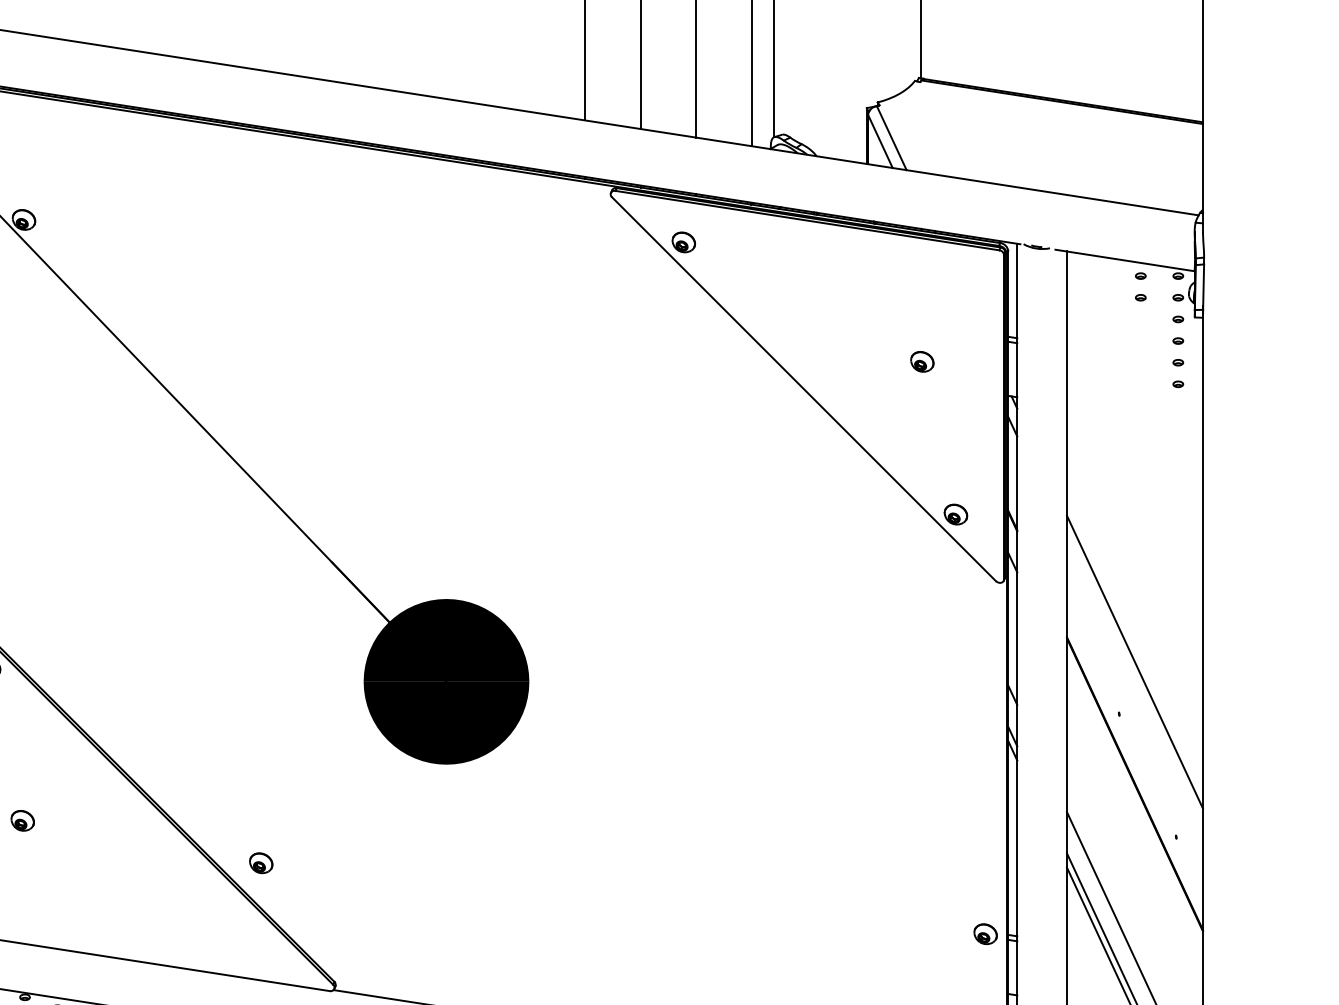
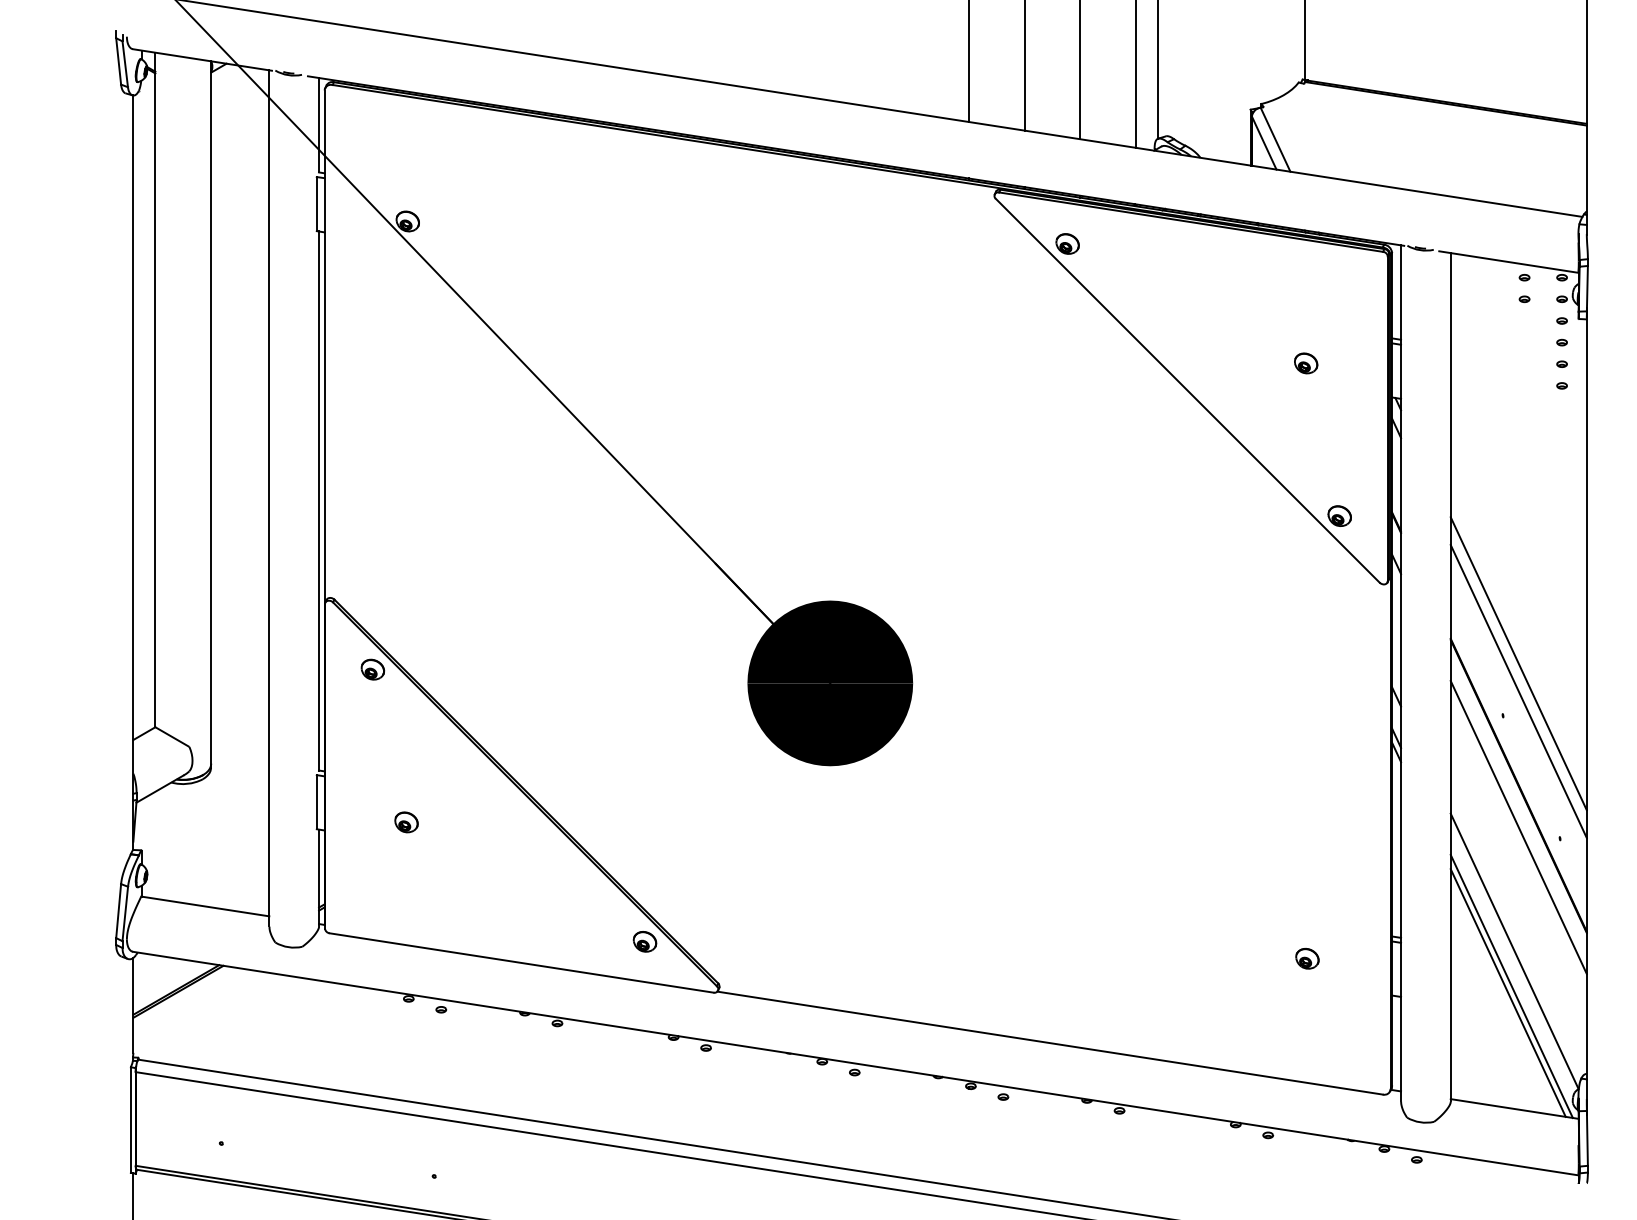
line: (1134, 689) -> (1518, 691), added
line: (1134, 825) -> (1518, 827), added
part: (260, 862) -> (644, 941), moved
part: (985, 933) -> (1307, 958), moved

